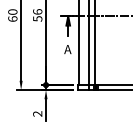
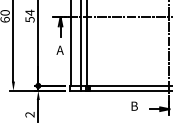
text: (37, 11) -> (29, 12), 56 -> 54

